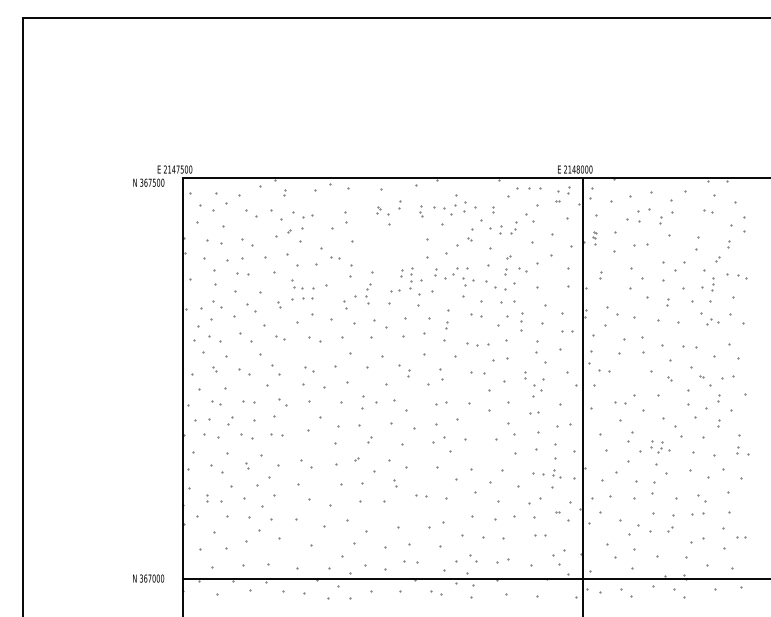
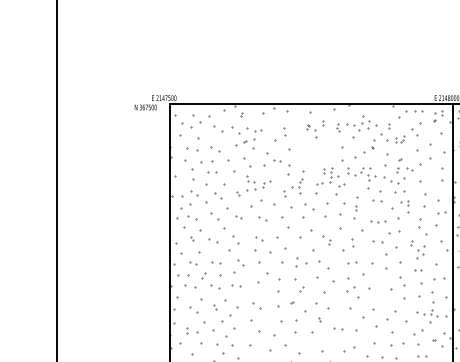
part: (508, 228) -> (399, 139), size x0.71
part: (319, 292) -> (266, 185), size x0.62
part: (426, 292) -> (341, 185), size x0.62
part: (515, 317) -> (404, 202), size x0.71

